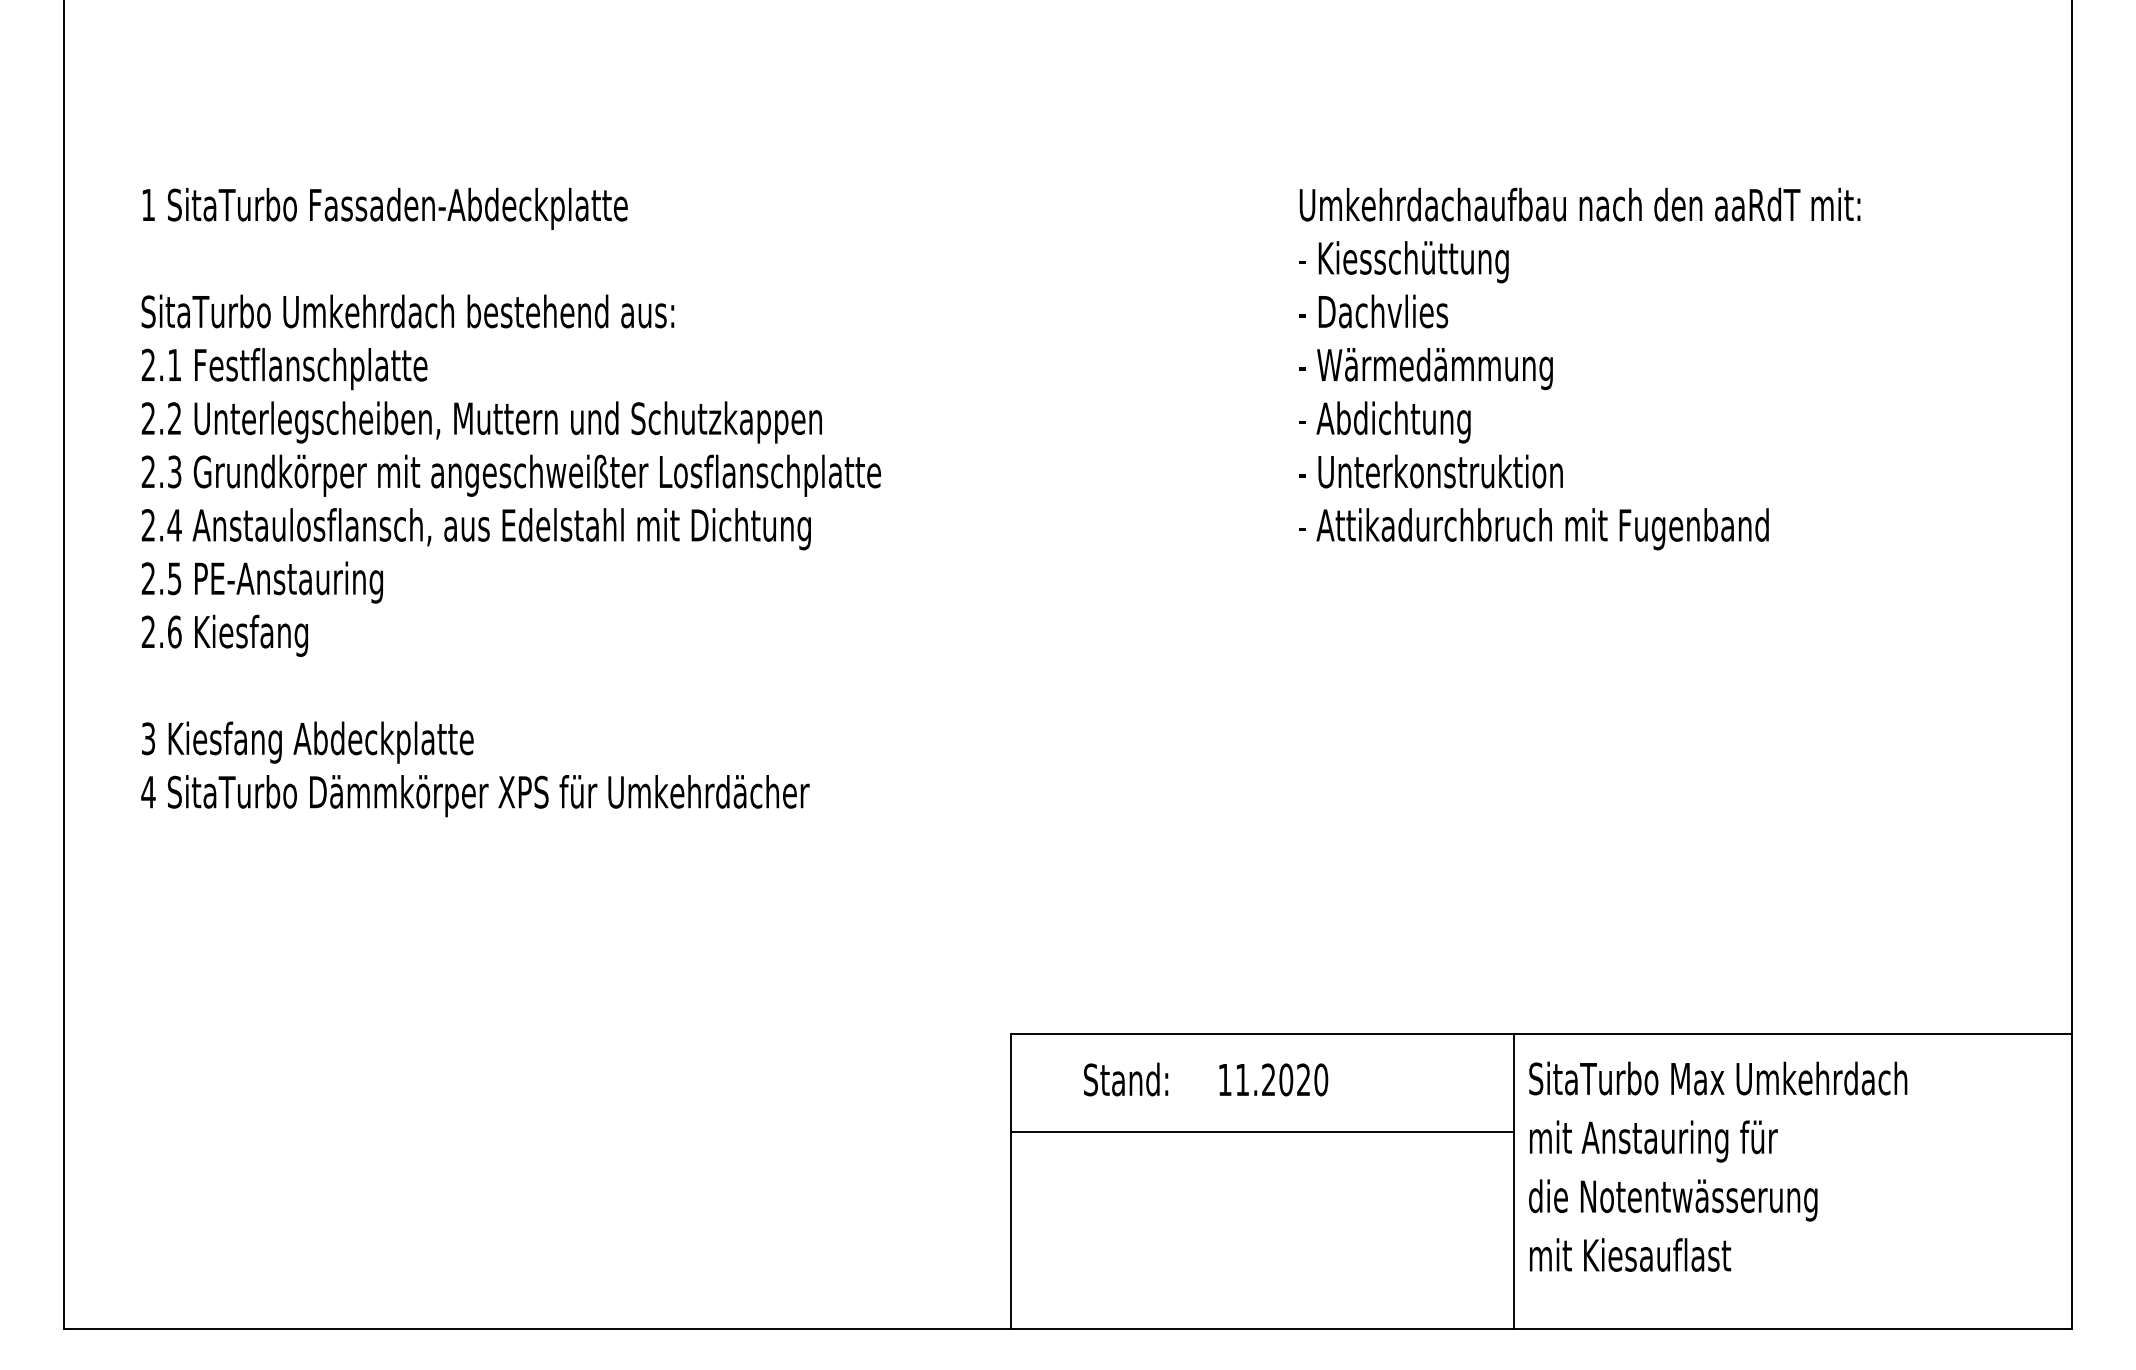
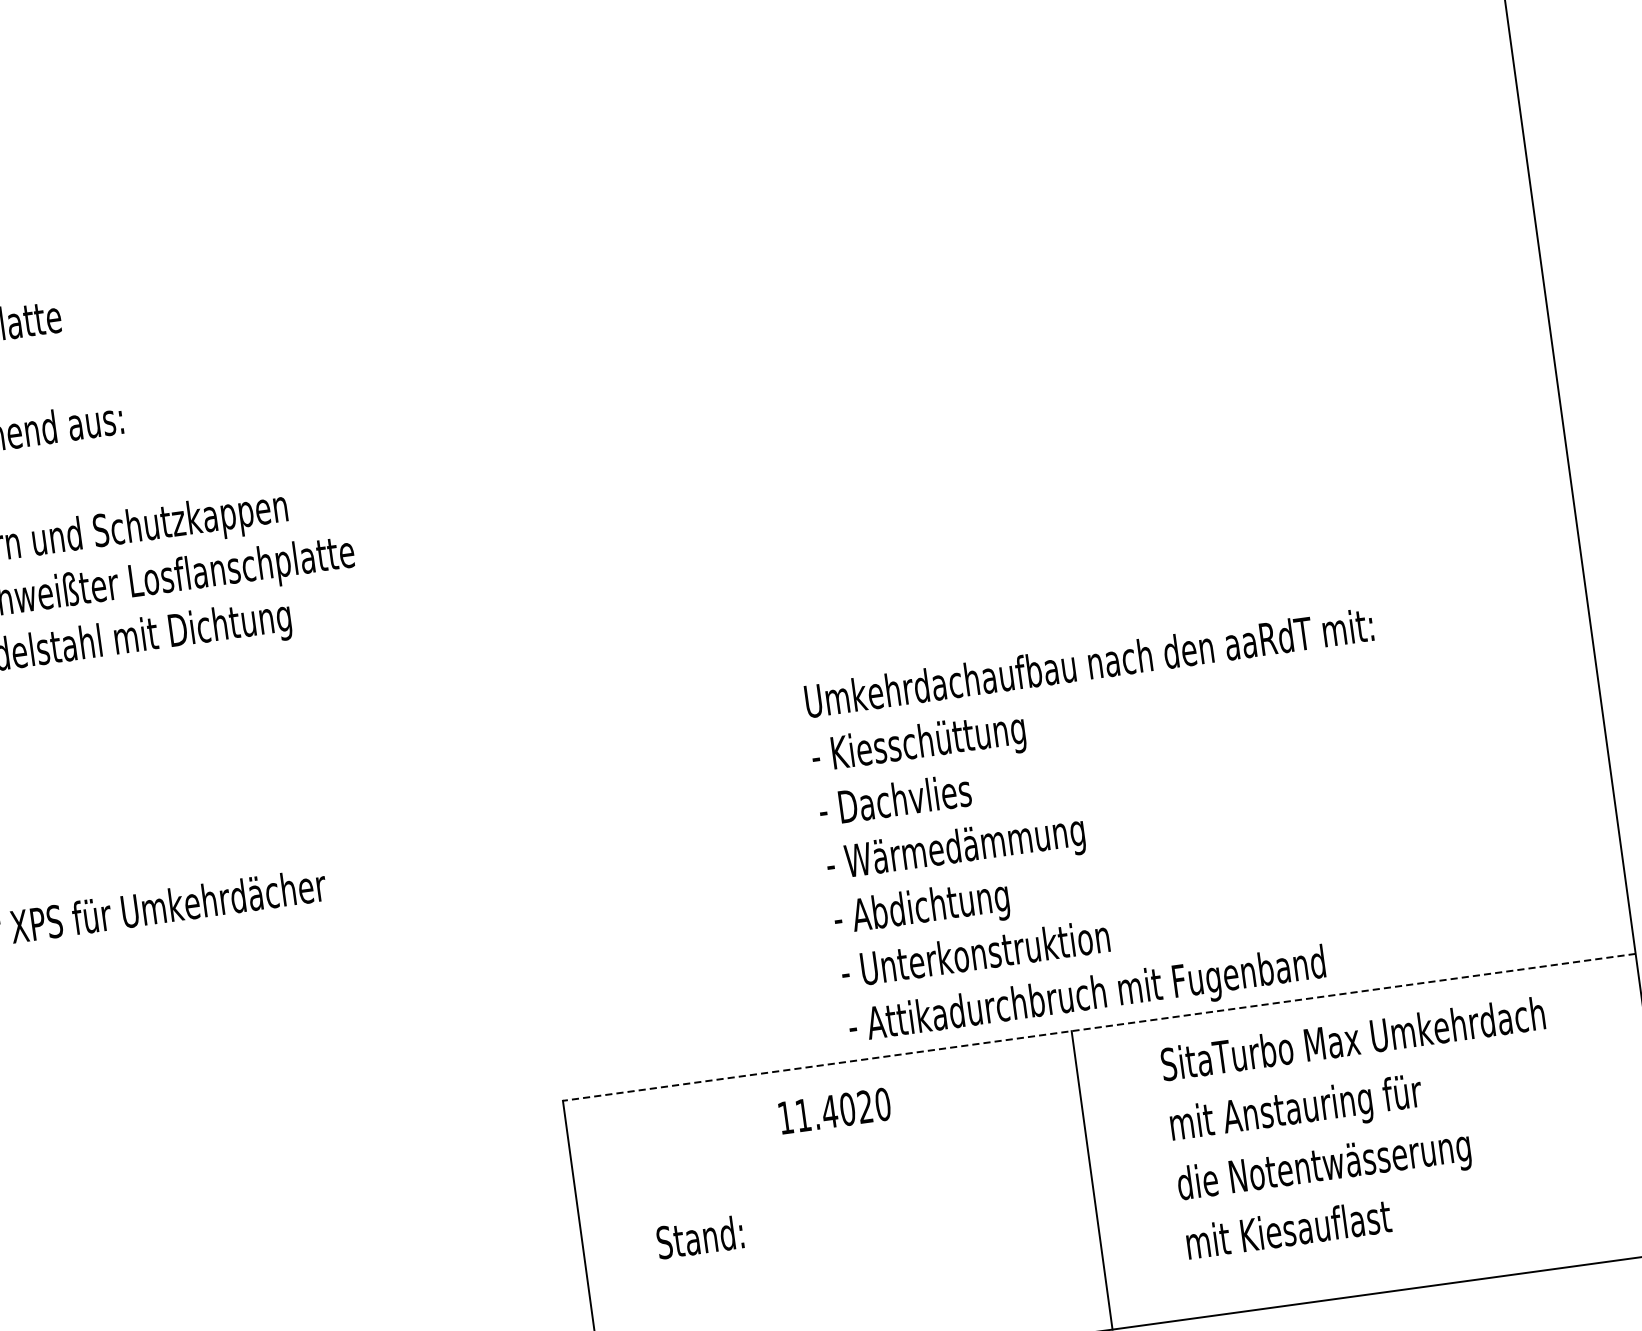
text: (1579, 368) -> (1111, 828), moved
line: (1540, 1033) -> (1098, 1027), solid -> dashed
text: (1126, 1079) -> (700, 1237), moved
text: (1268, 1079) -> (829, 1111), 11.2020 -> 11.4020
line: (1262, 1132) -> (830, 1165), removed
text: (1718, 1166) -> (1365, 1127), moved

